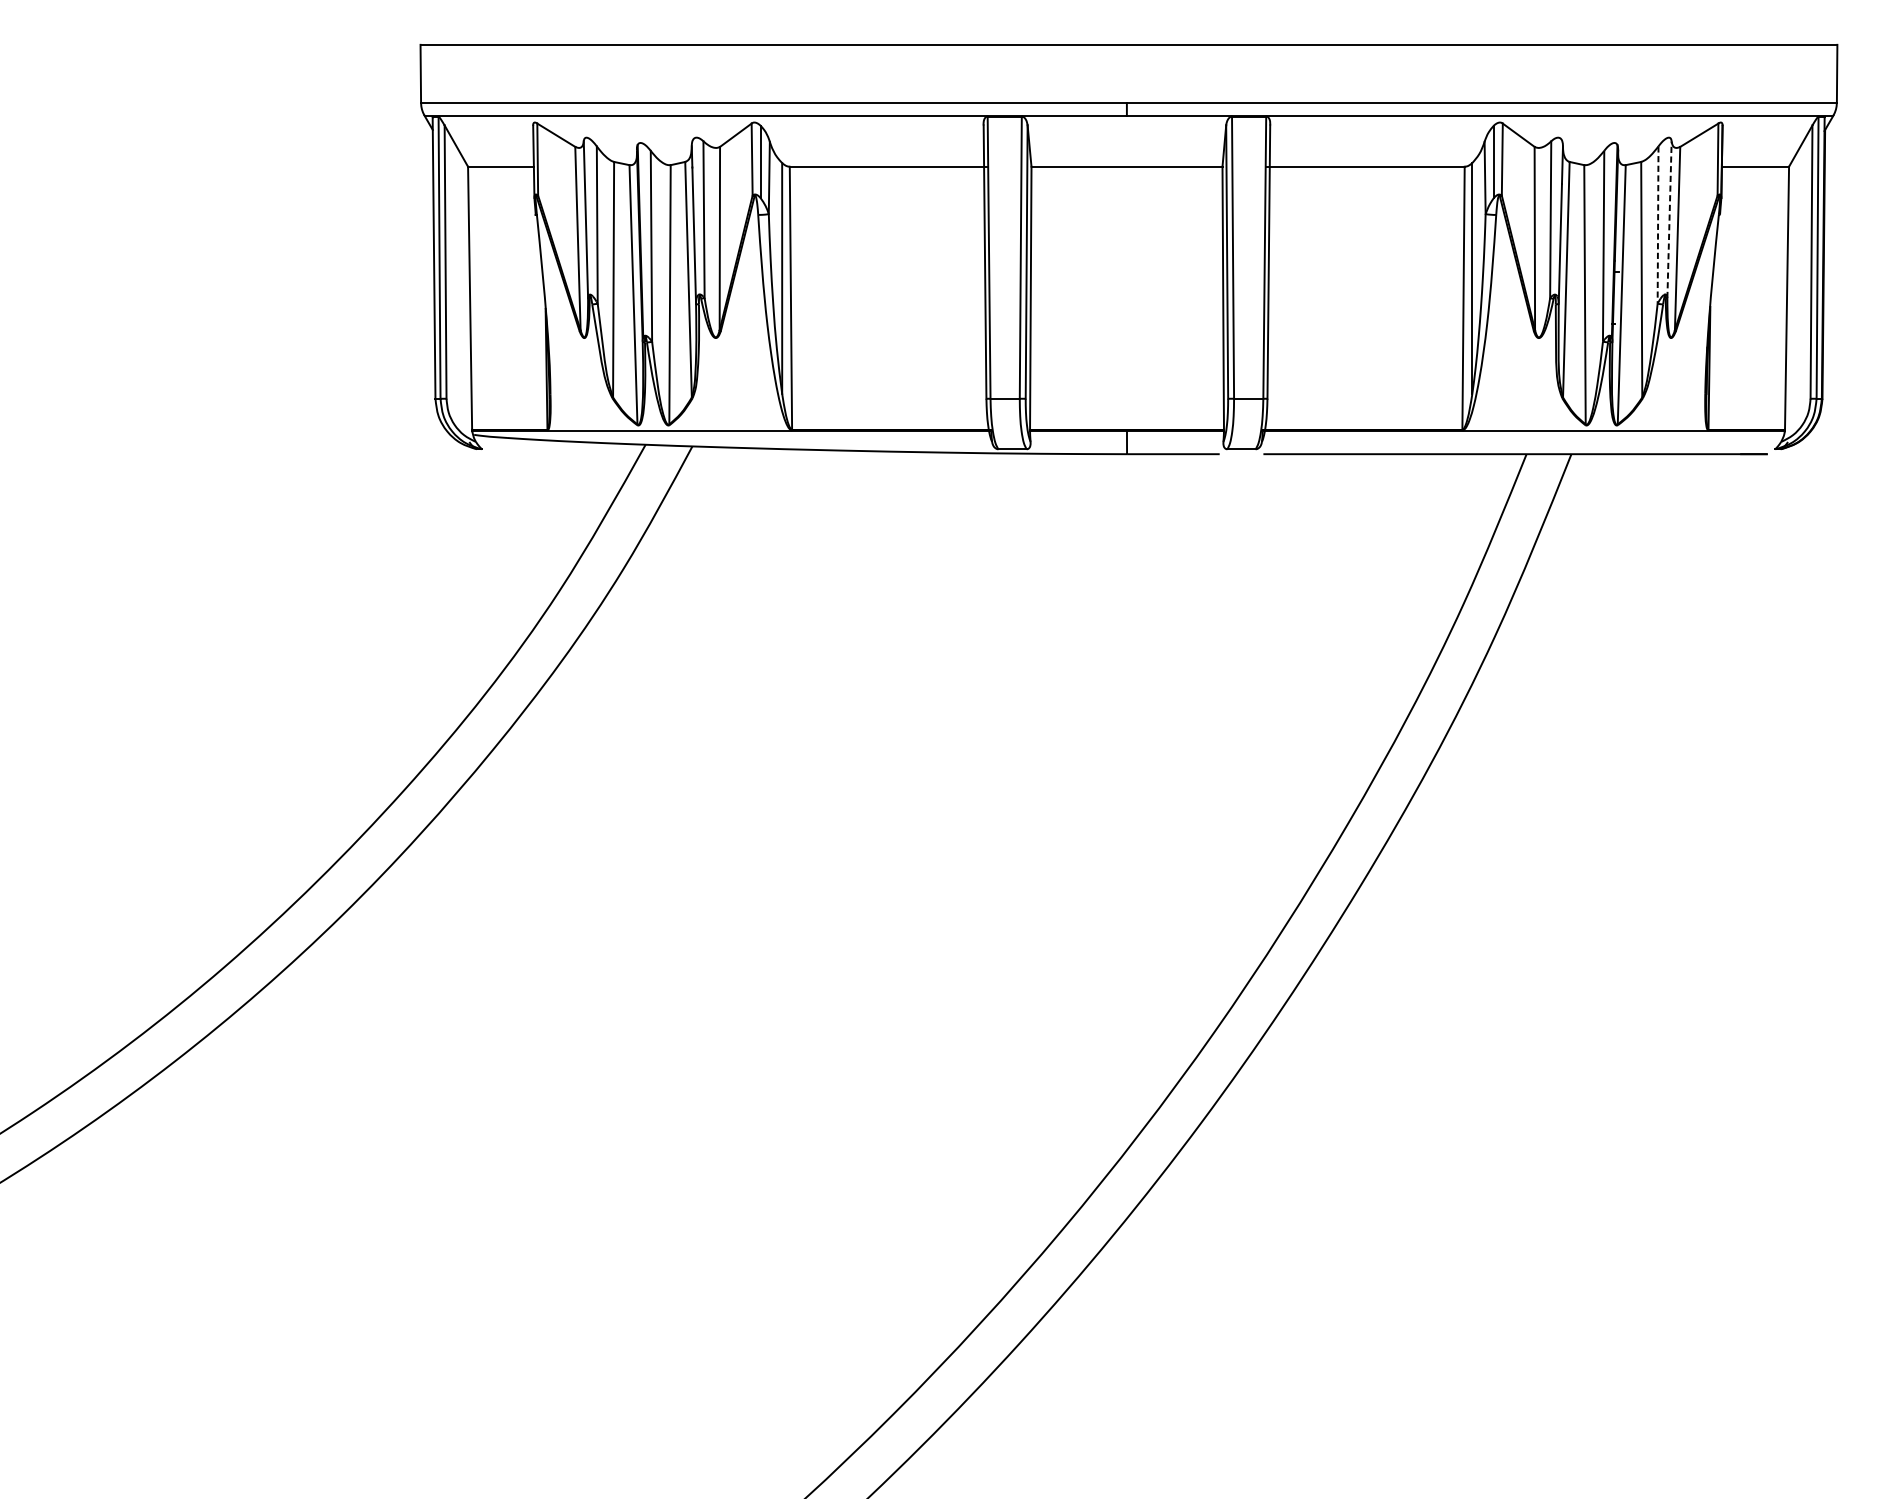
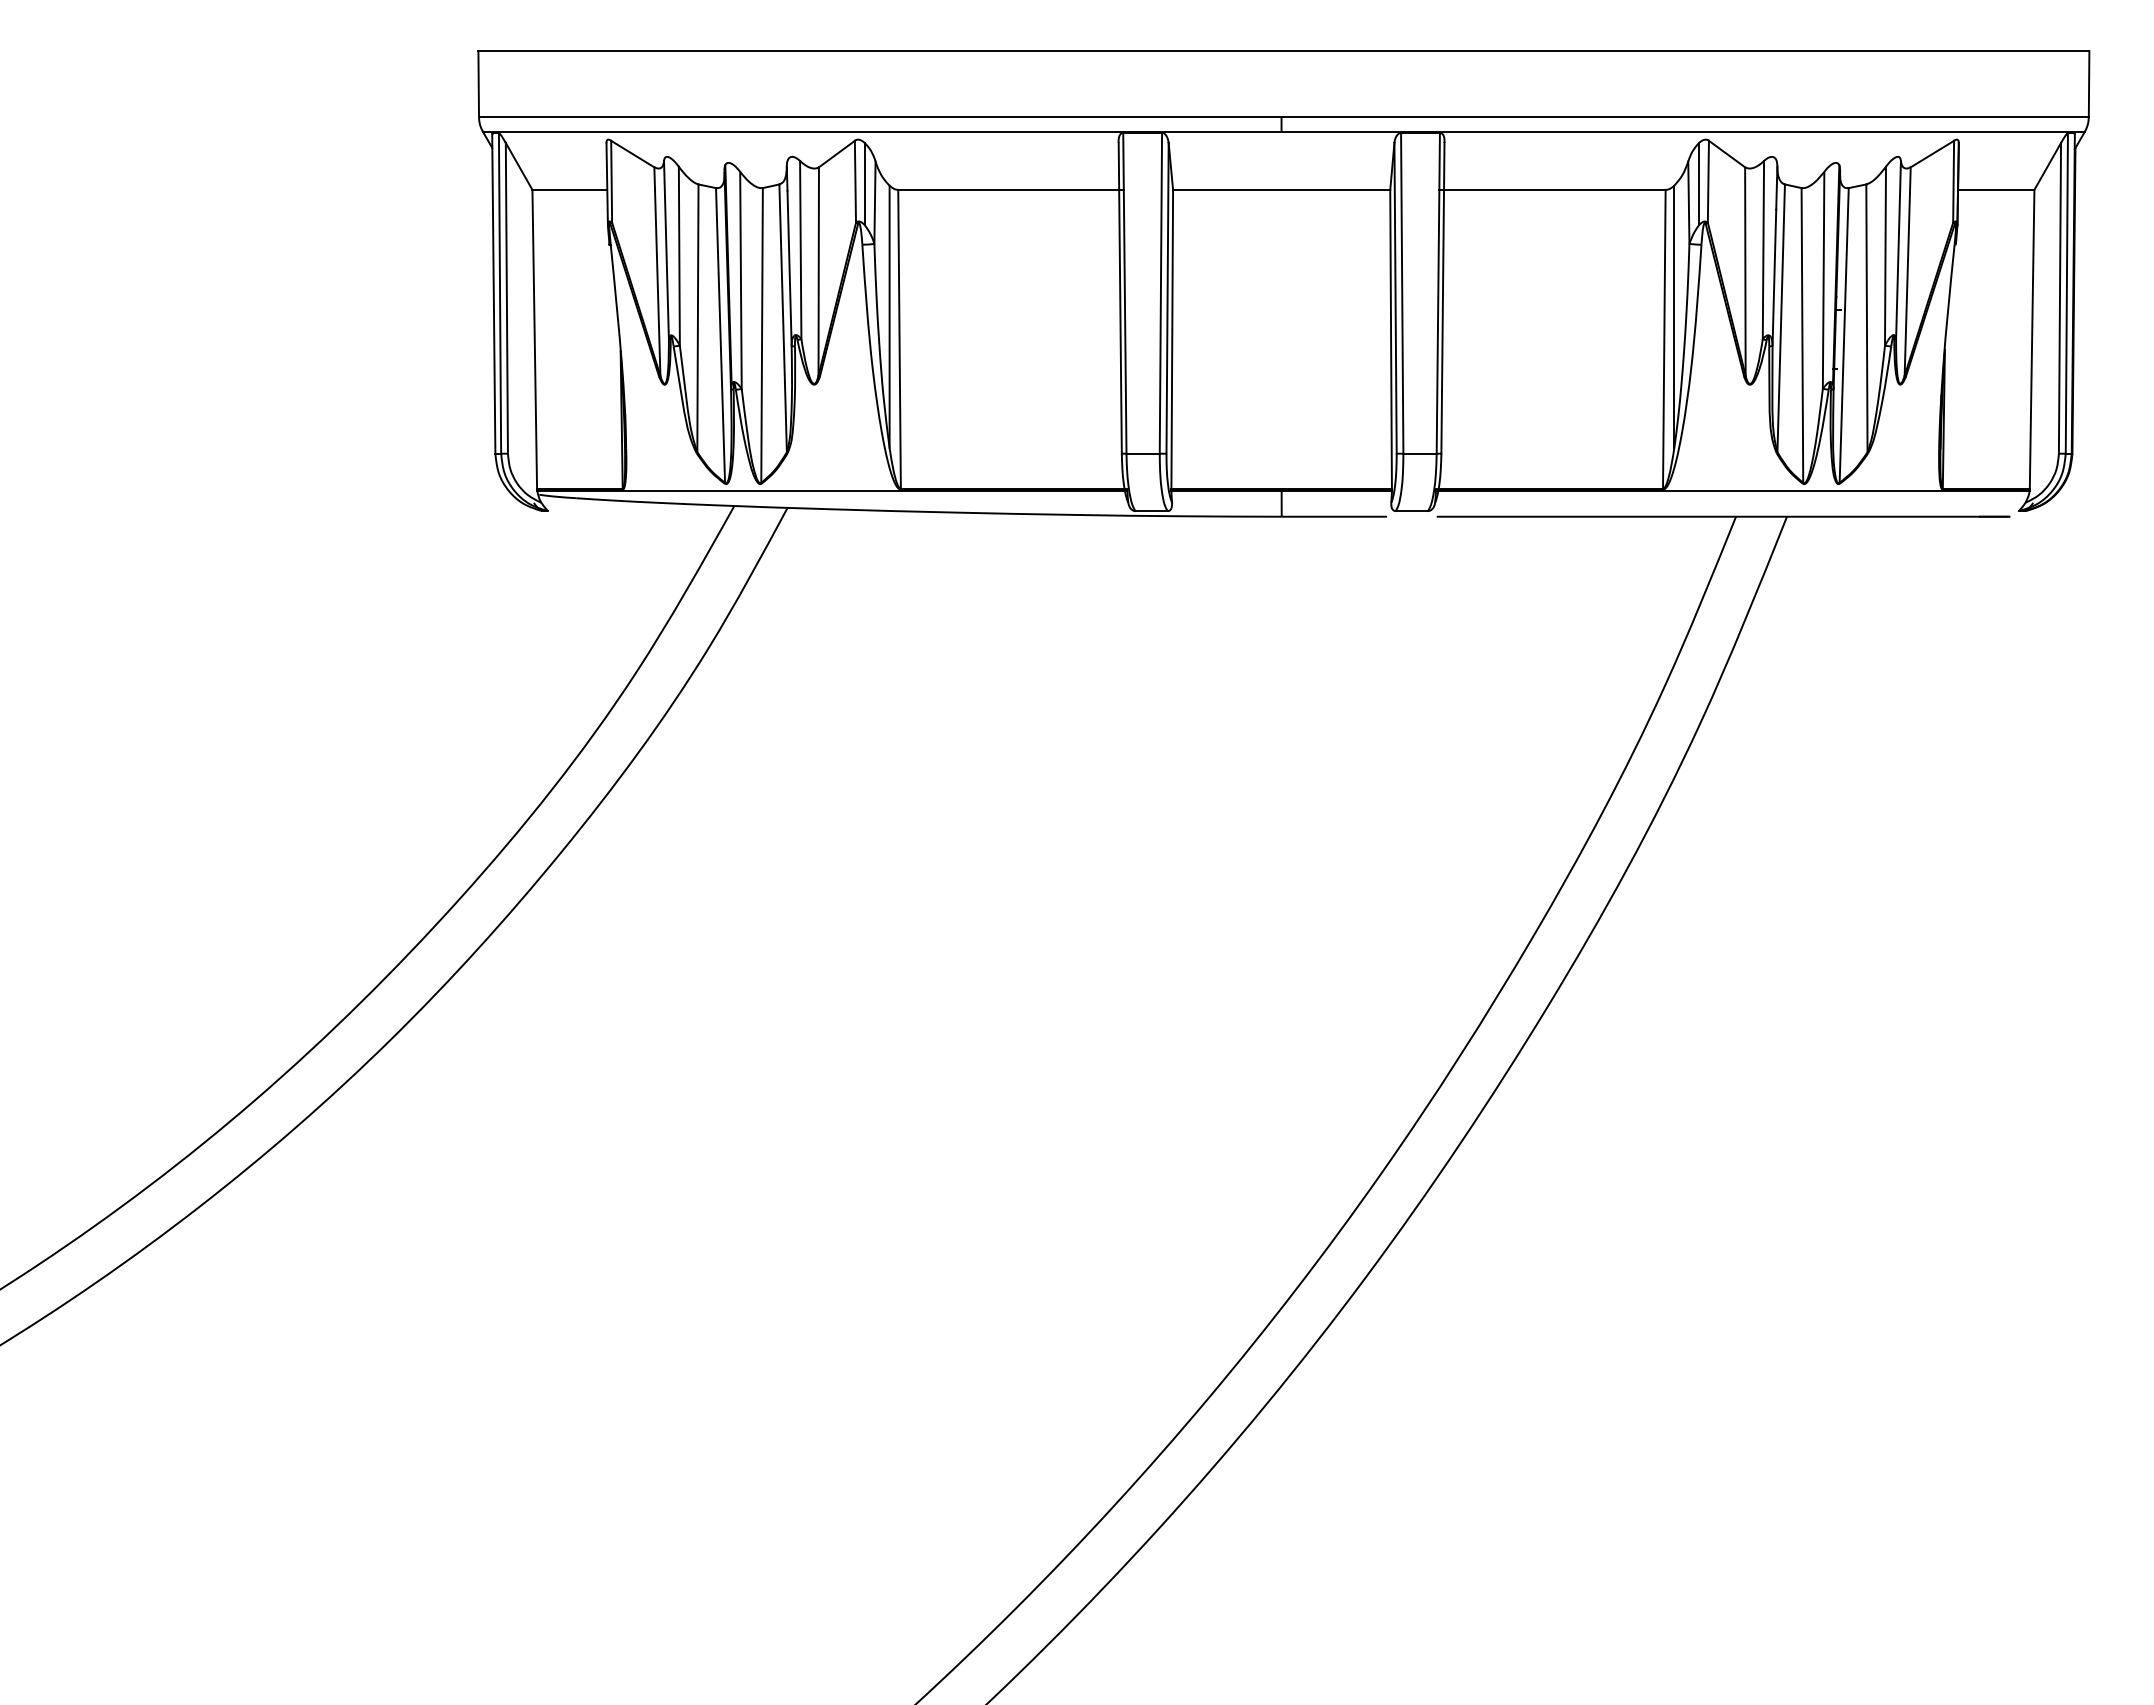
line: (1669, 219) -> (1898, 249), dashed -> solid
line: (1658, 225) -> (1885, 256), dashed -> solid

